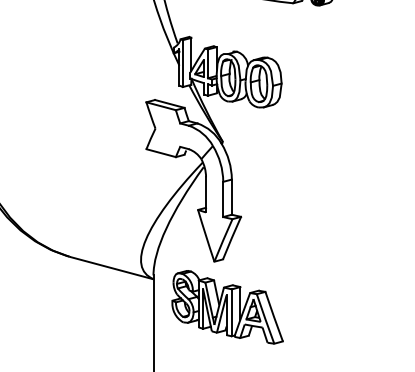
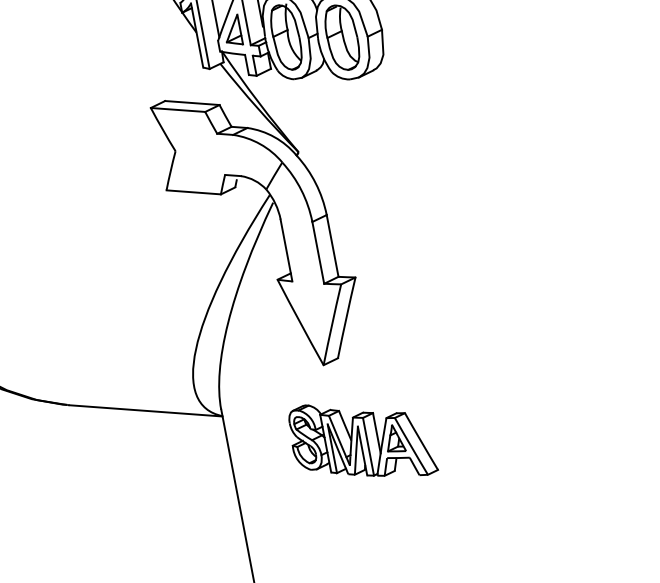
part: (227, 307) -> (361, 441), size x0.7

